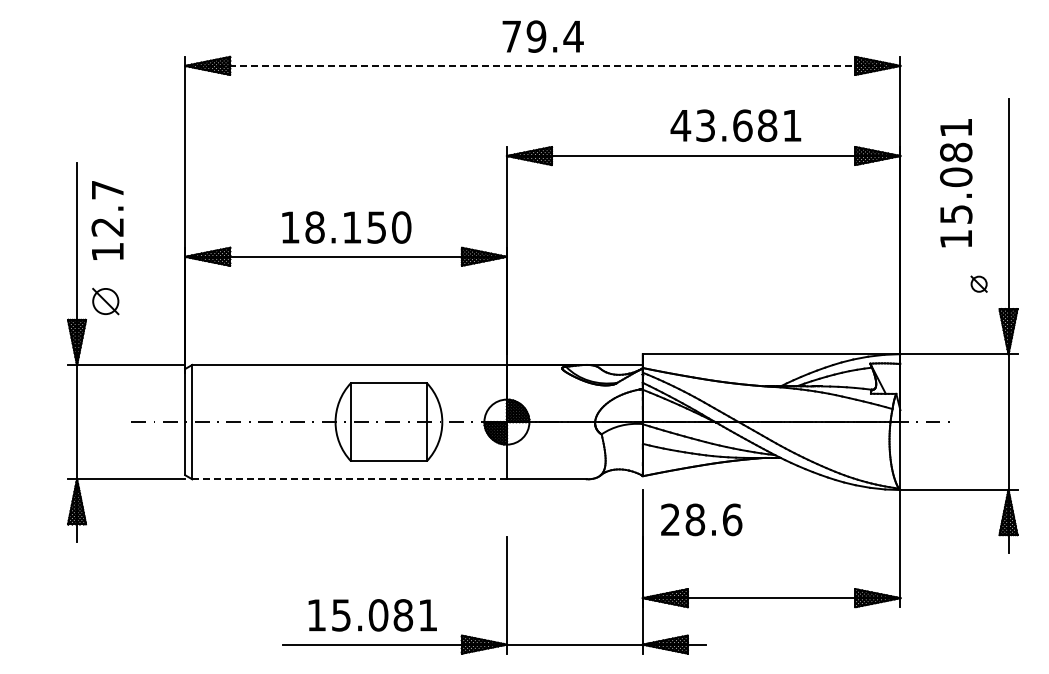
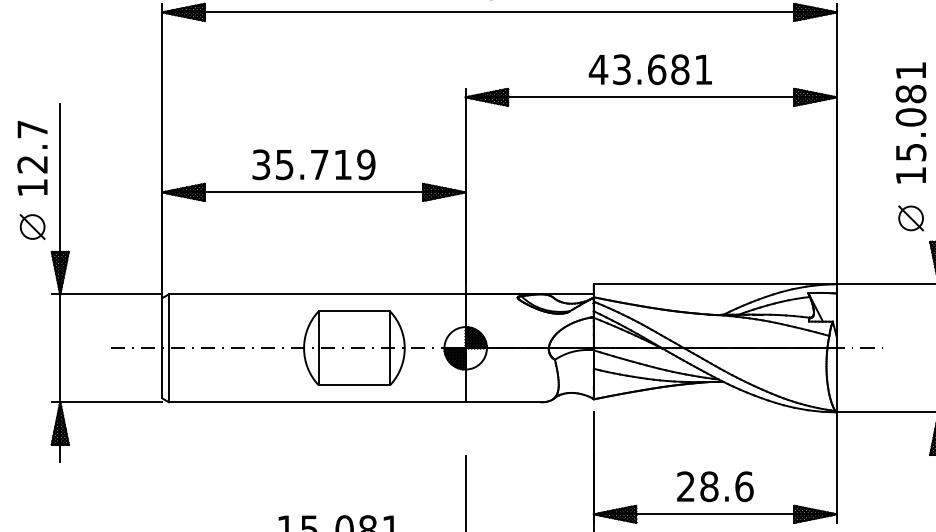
line: (542, 65) -> (499, 11), dashed -> solid
text: (735, 125) -> (650, 69), moved
text: (956, 183) -> (911, 123), moved
text: (107, 220) -> (32, 158), moved
text: (346, 227) -> (314, 164), 18.150 -> 35.719
part: (978, 283) -> (910, 217), size x1.67
part: (105, 301) -> (32, 227), moved
line: (350, 479) -> (318, 402), dashed -> solid
text: (701, 519) -> (715, 486), moved

